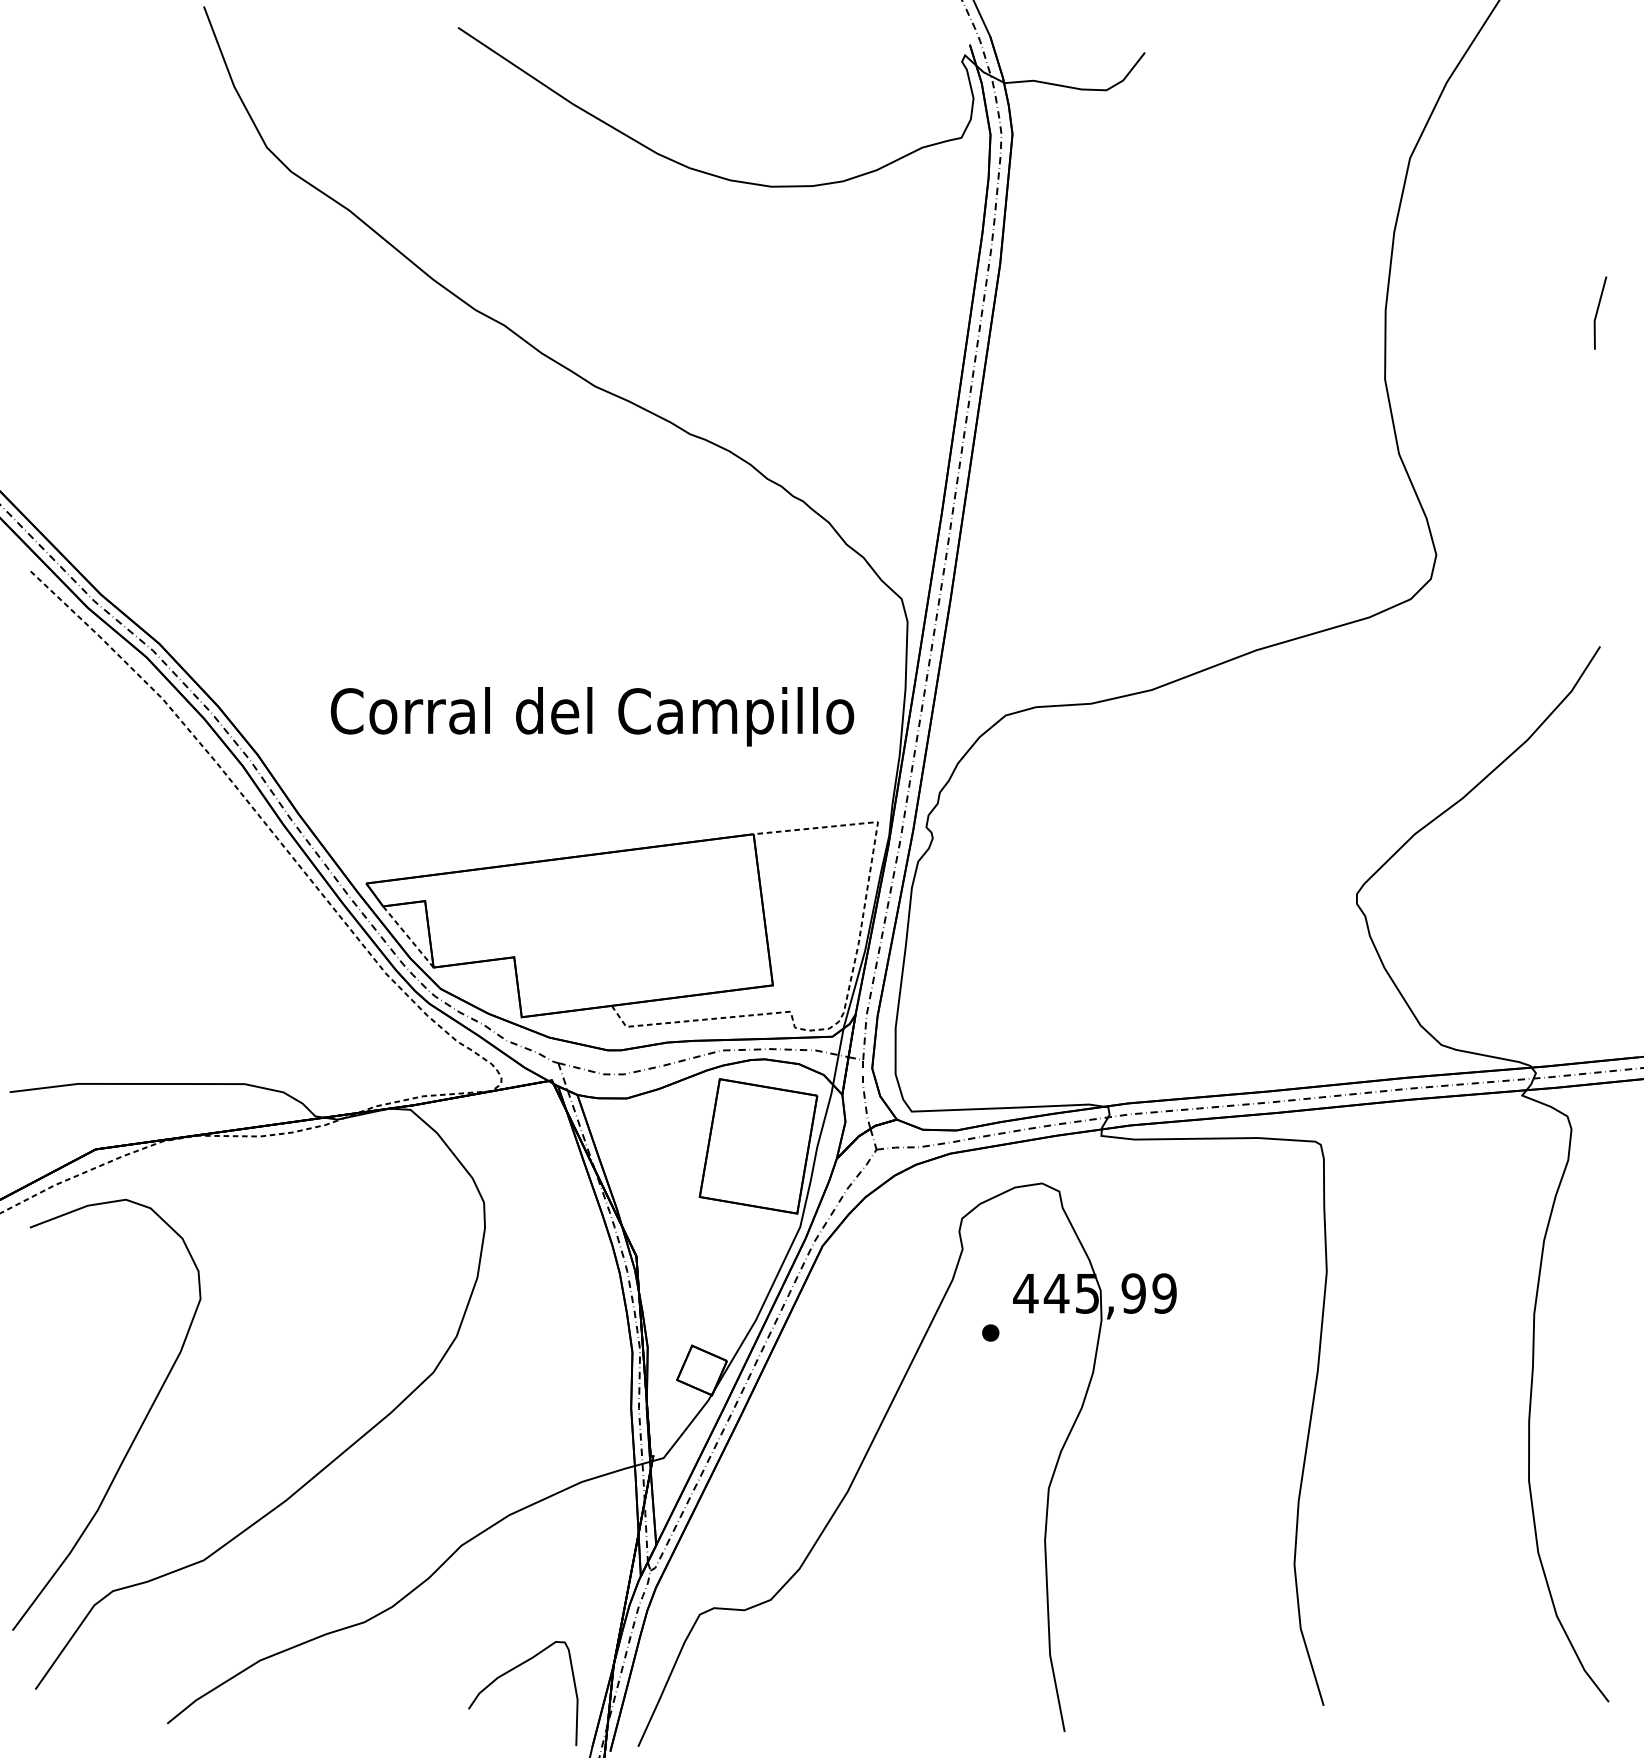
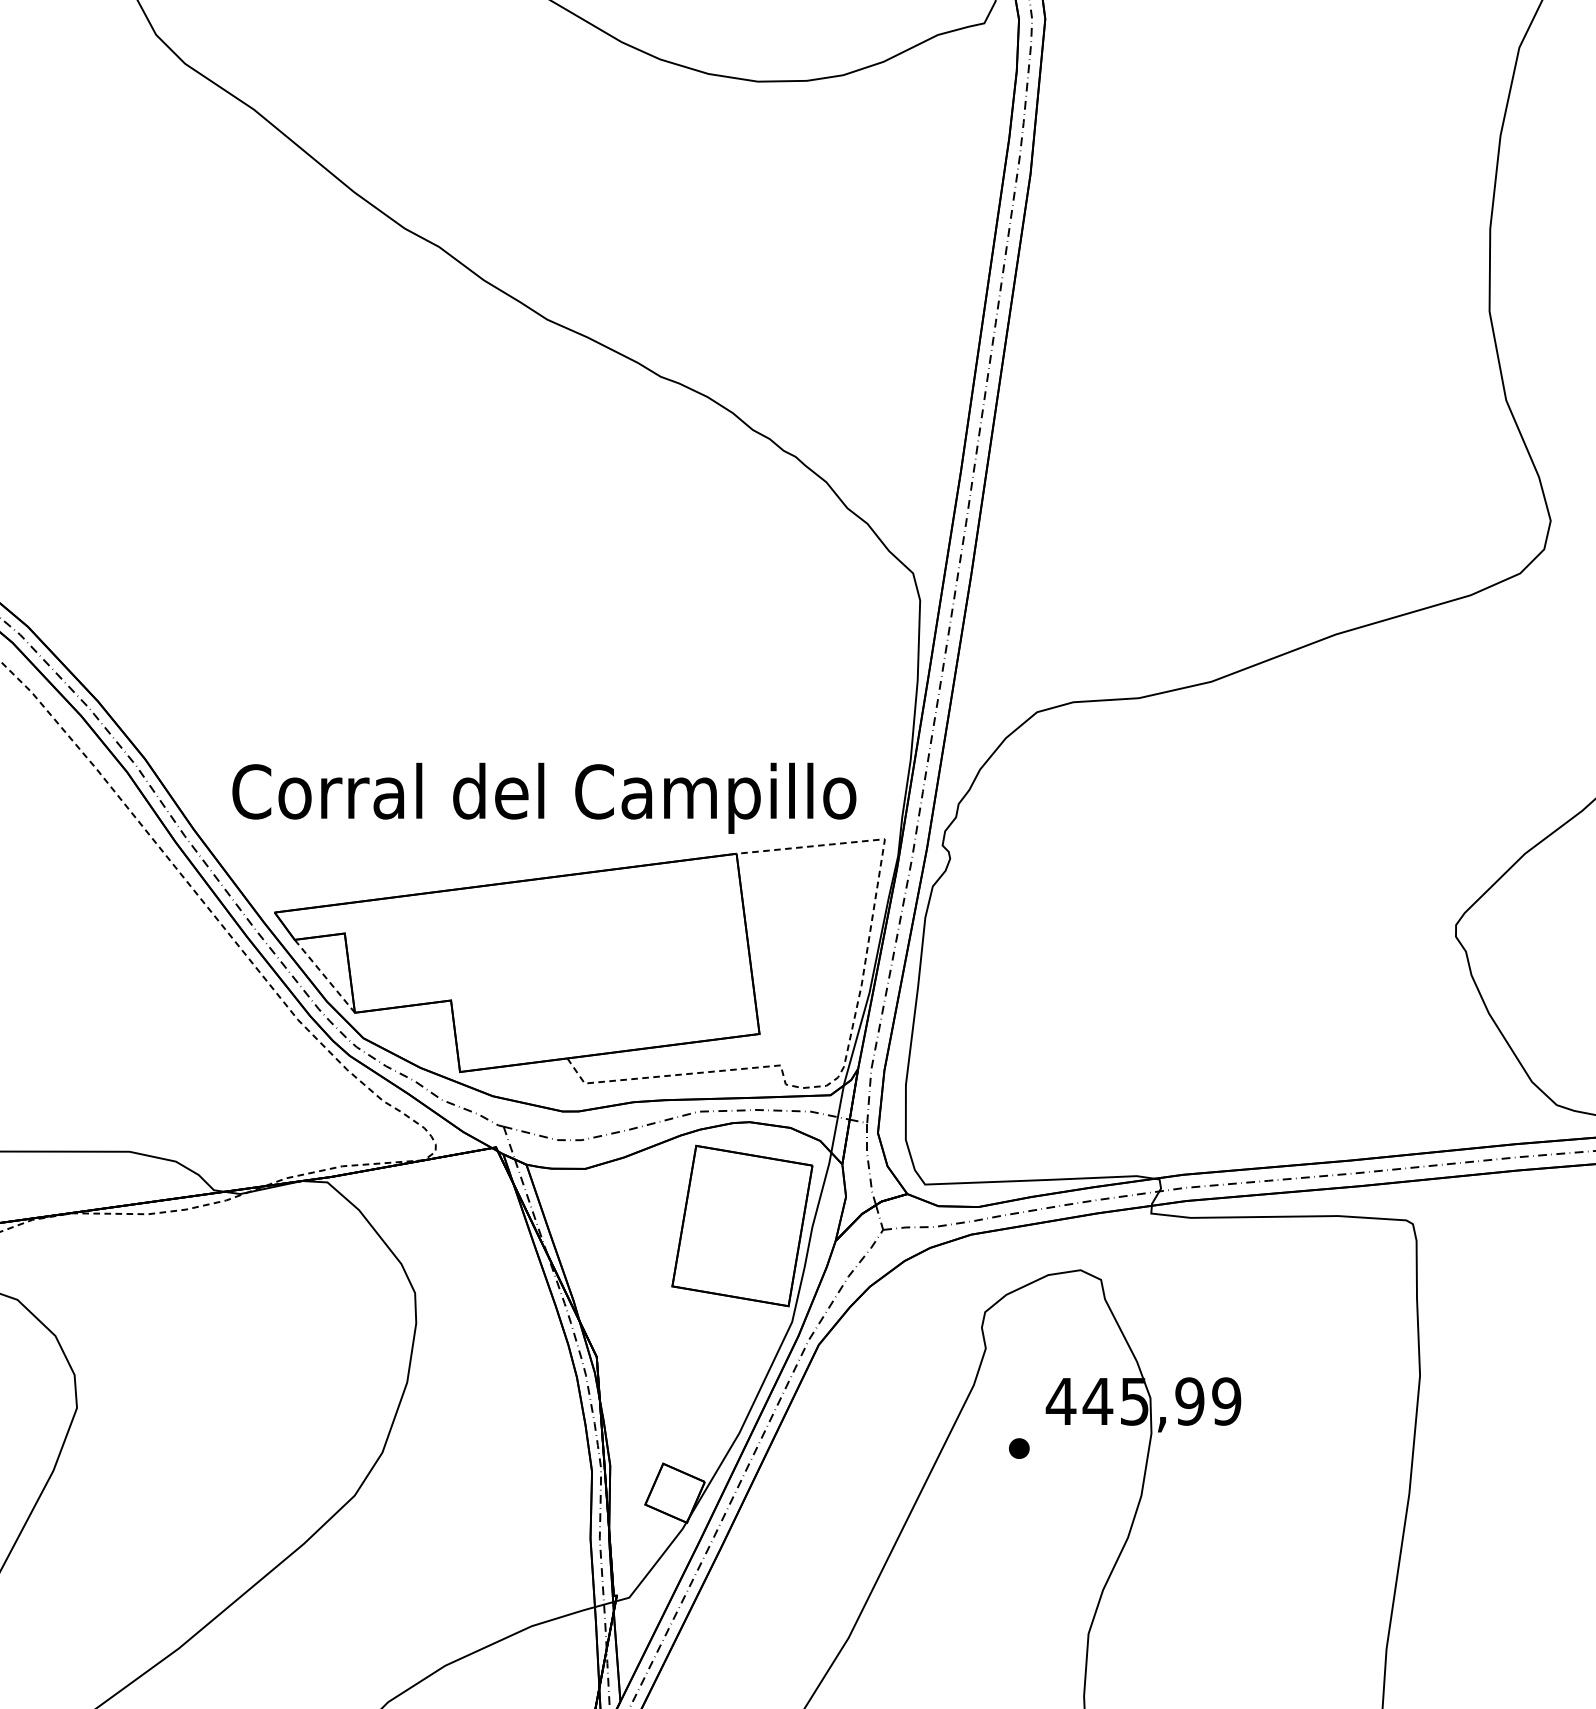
text: (592, 716) -> (544, 798), moved

